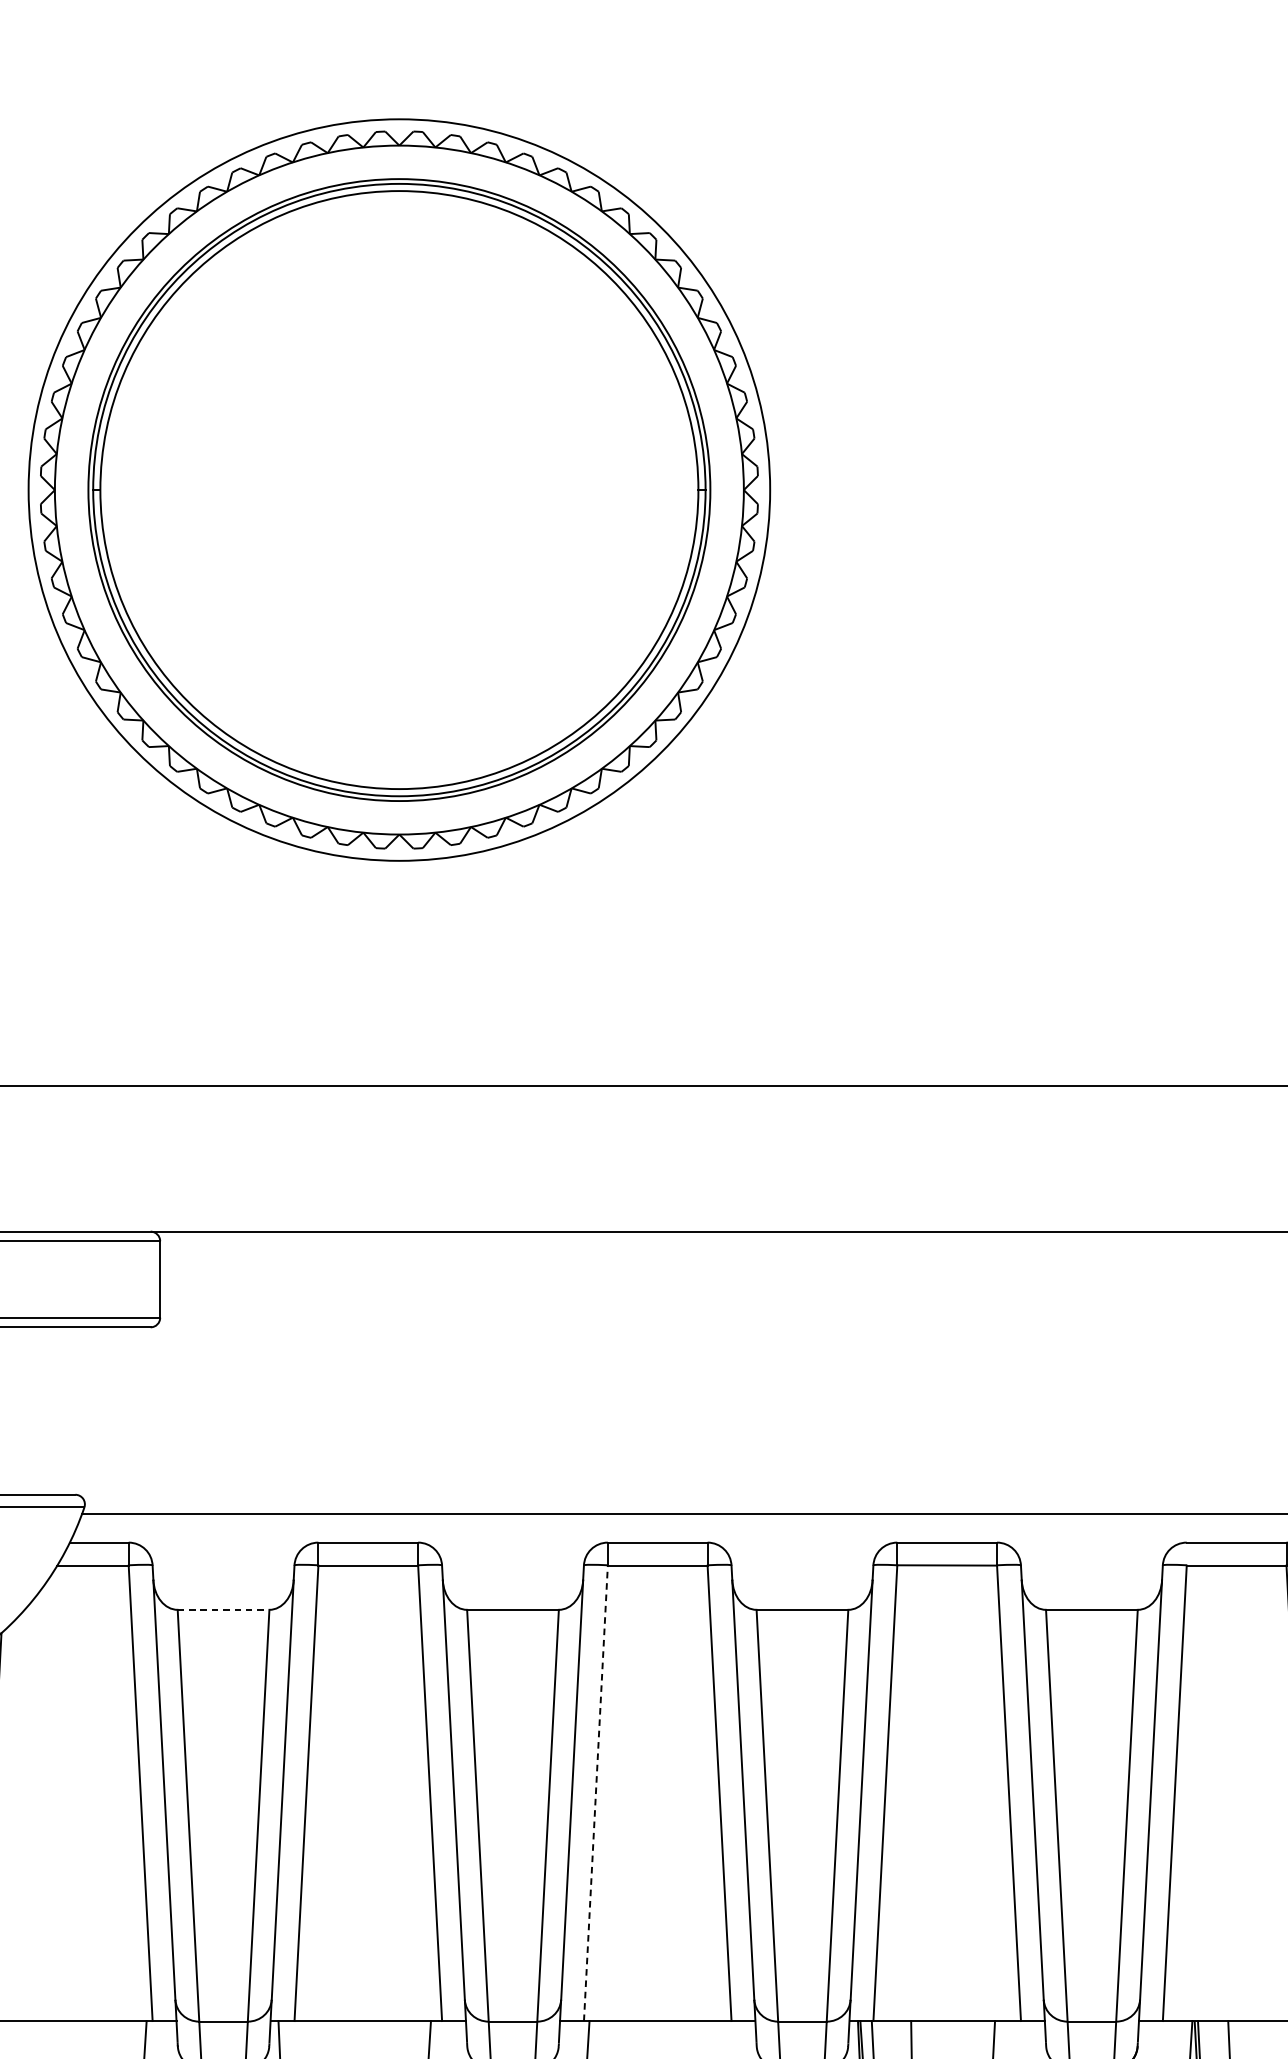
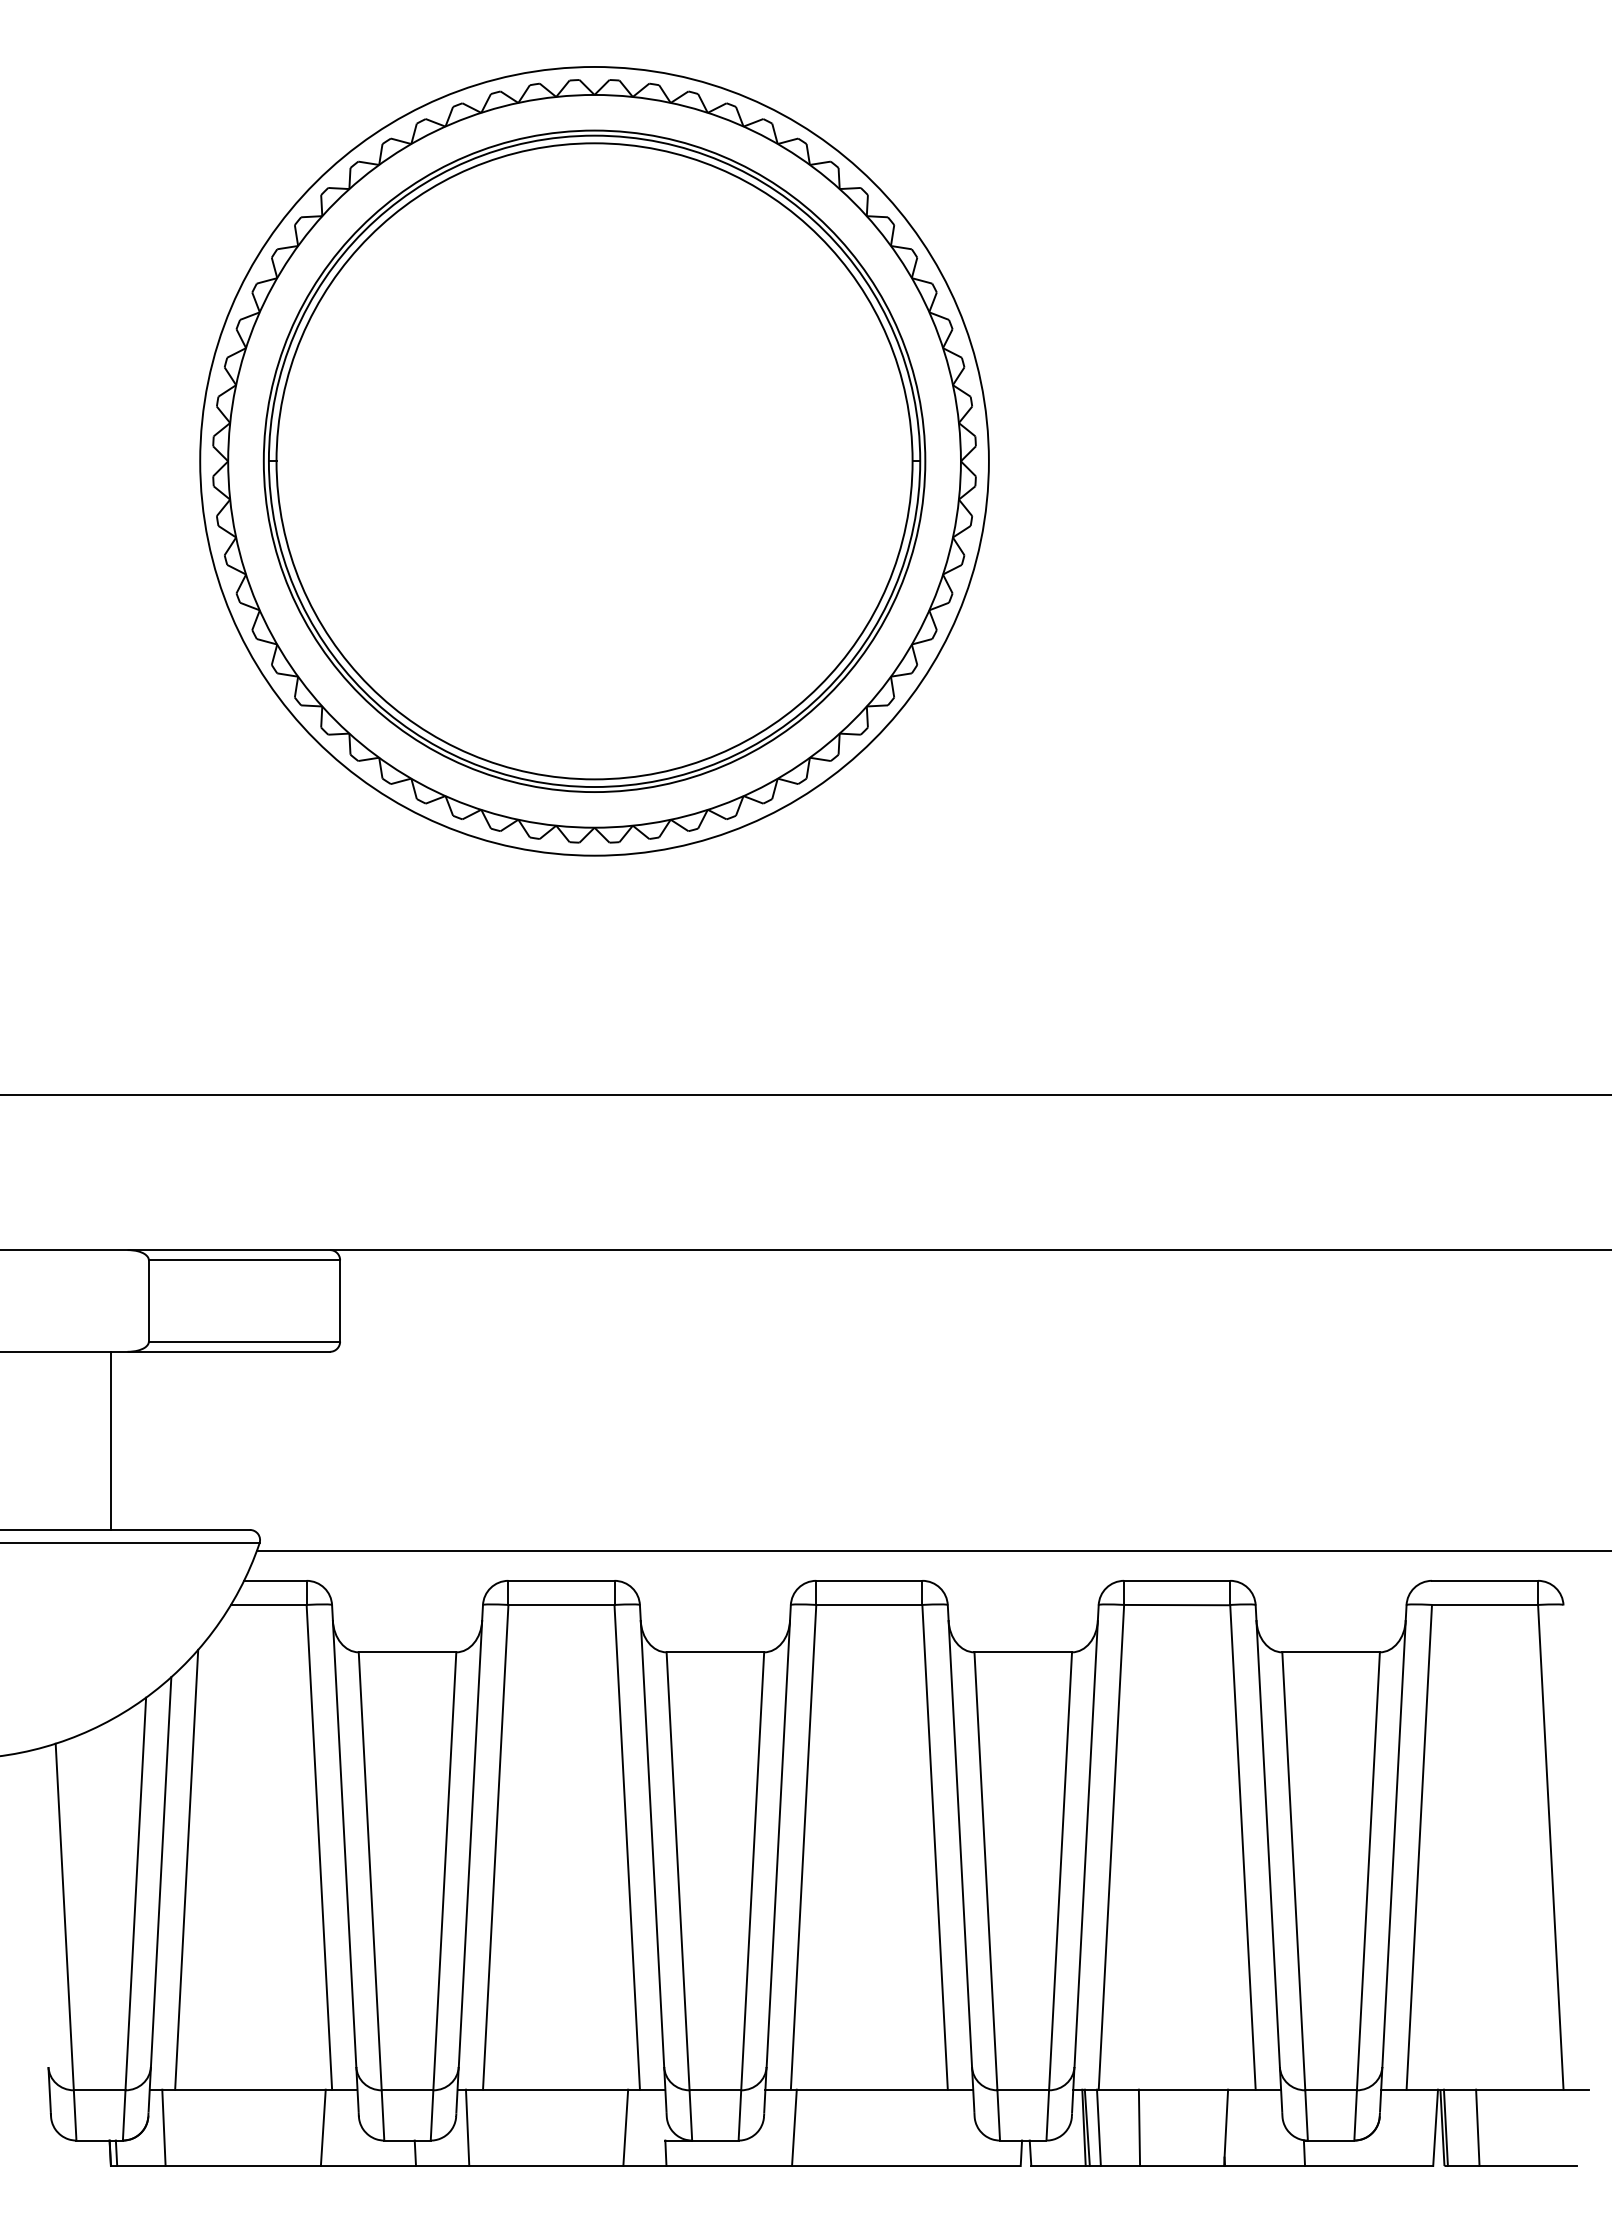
line: (223, 1610) -> (407, 1652), dashed -> solid
line: (595, 1793) -> (803, 1847), dashed -> solid
line: (15, 1814) -> (186, 1869), added

